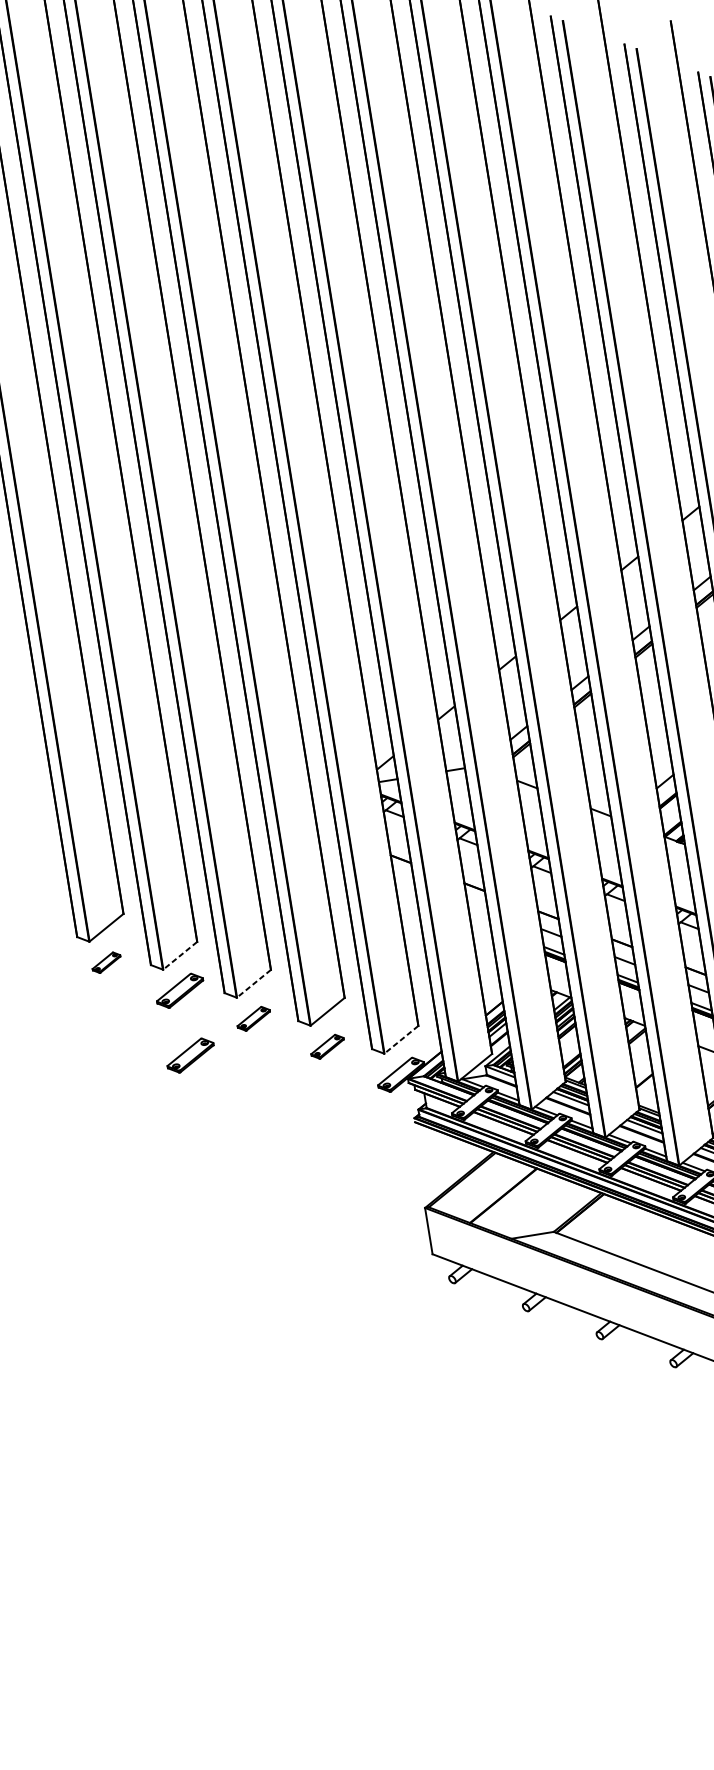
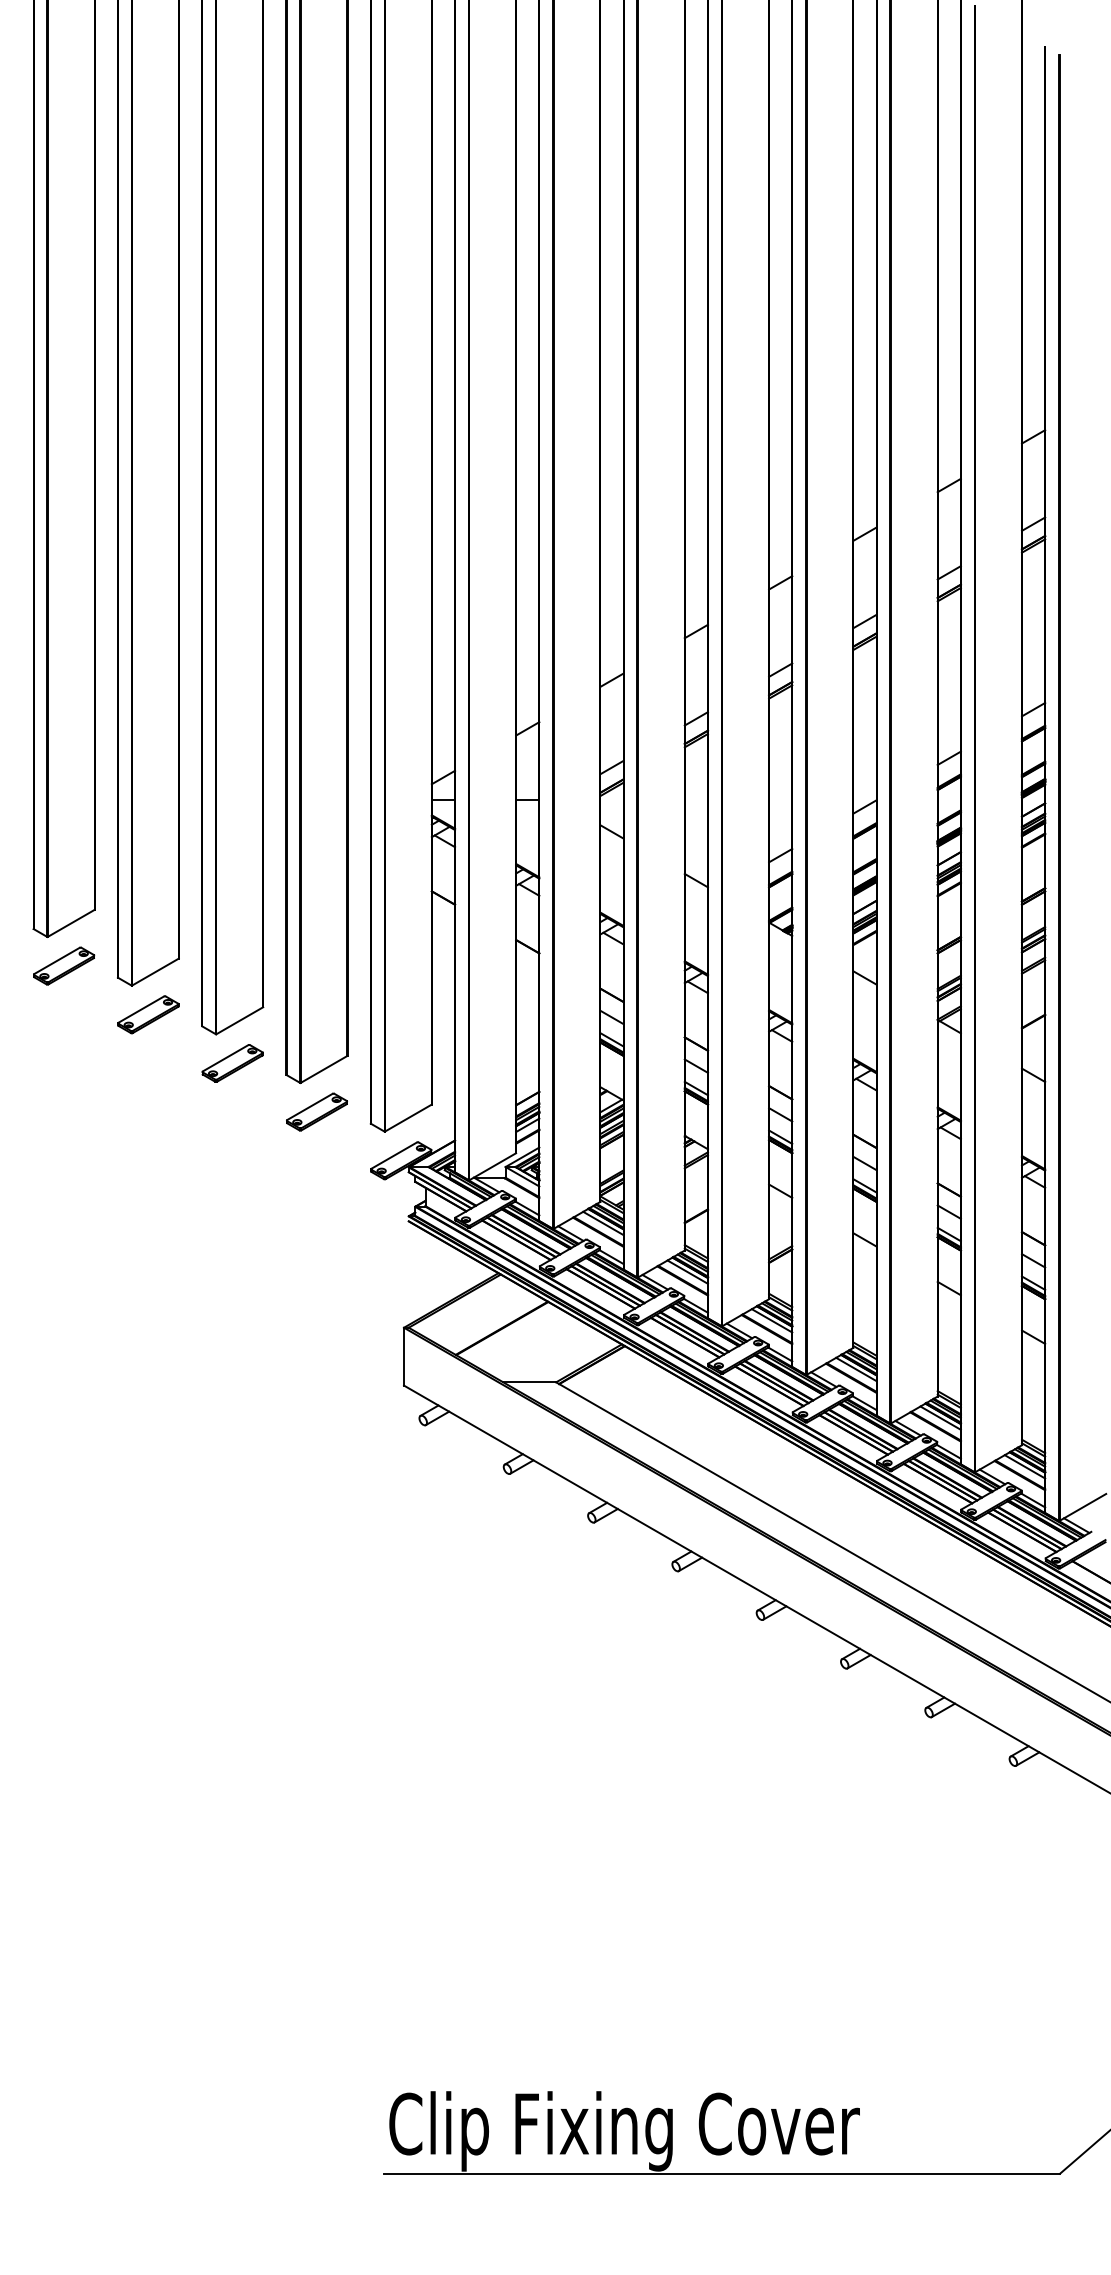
line: (180, 956) -> (155, 972), dashed -> solid
part: (106, 962) -> (64, 965), size x1.67
line: (253, 983) -> (239, 1020), dashed -> solid
part: (253, 1018) -> (232, 1063), size x1.43
line: (401, 1040) -> (408, 1118), dashed -> solid
part: (327, 1046) -> (316, 1111), size x1.43
part: (190, 1055) -> (148, 1095), removed

